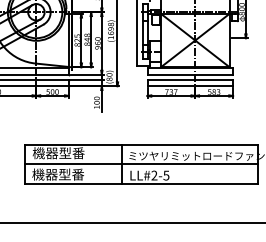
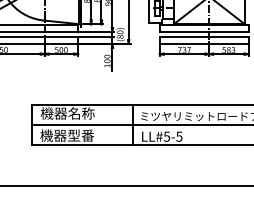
text: (71, 153) -> (80, 113), 機器型番 -> 機器名称
text: (154, 175) -> (167, 136), LL#2-5 -> LL#5-5

